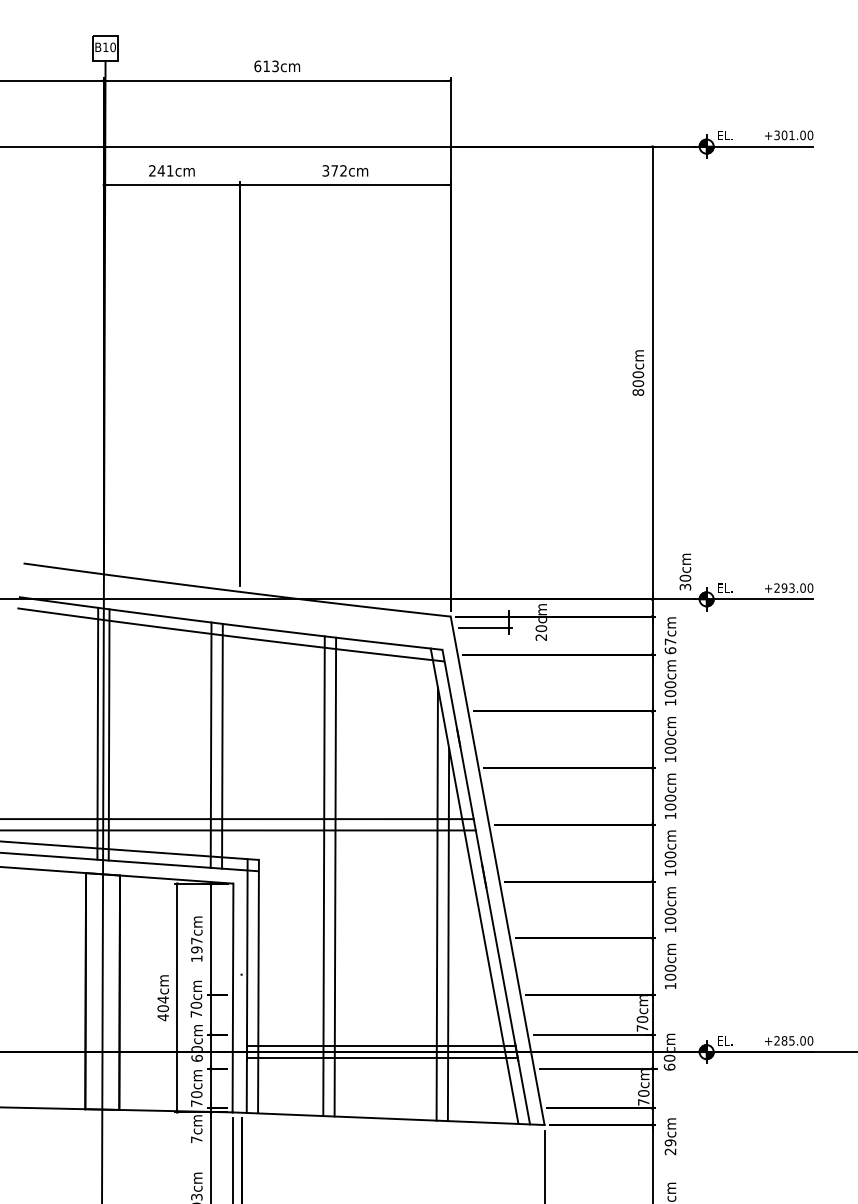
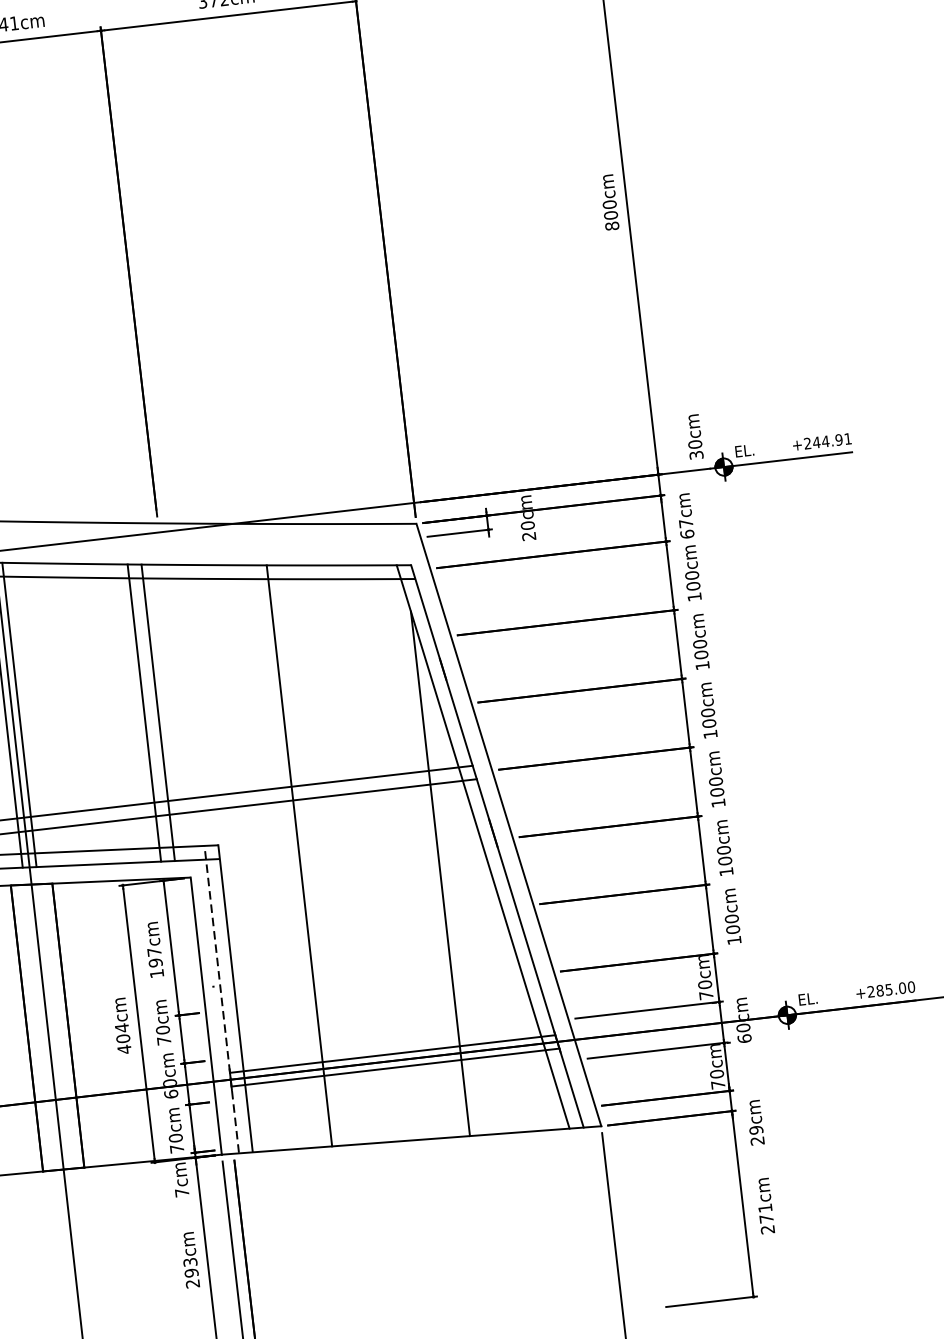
text: (797, 587) -> (832, 439), +293.00 -> +244.91
line: (335, 876) -> (313, 854), removed
line: (448, 934) -> (458, 909), removed
line: (247, 985) -> (222, 998), solid -> dashed

